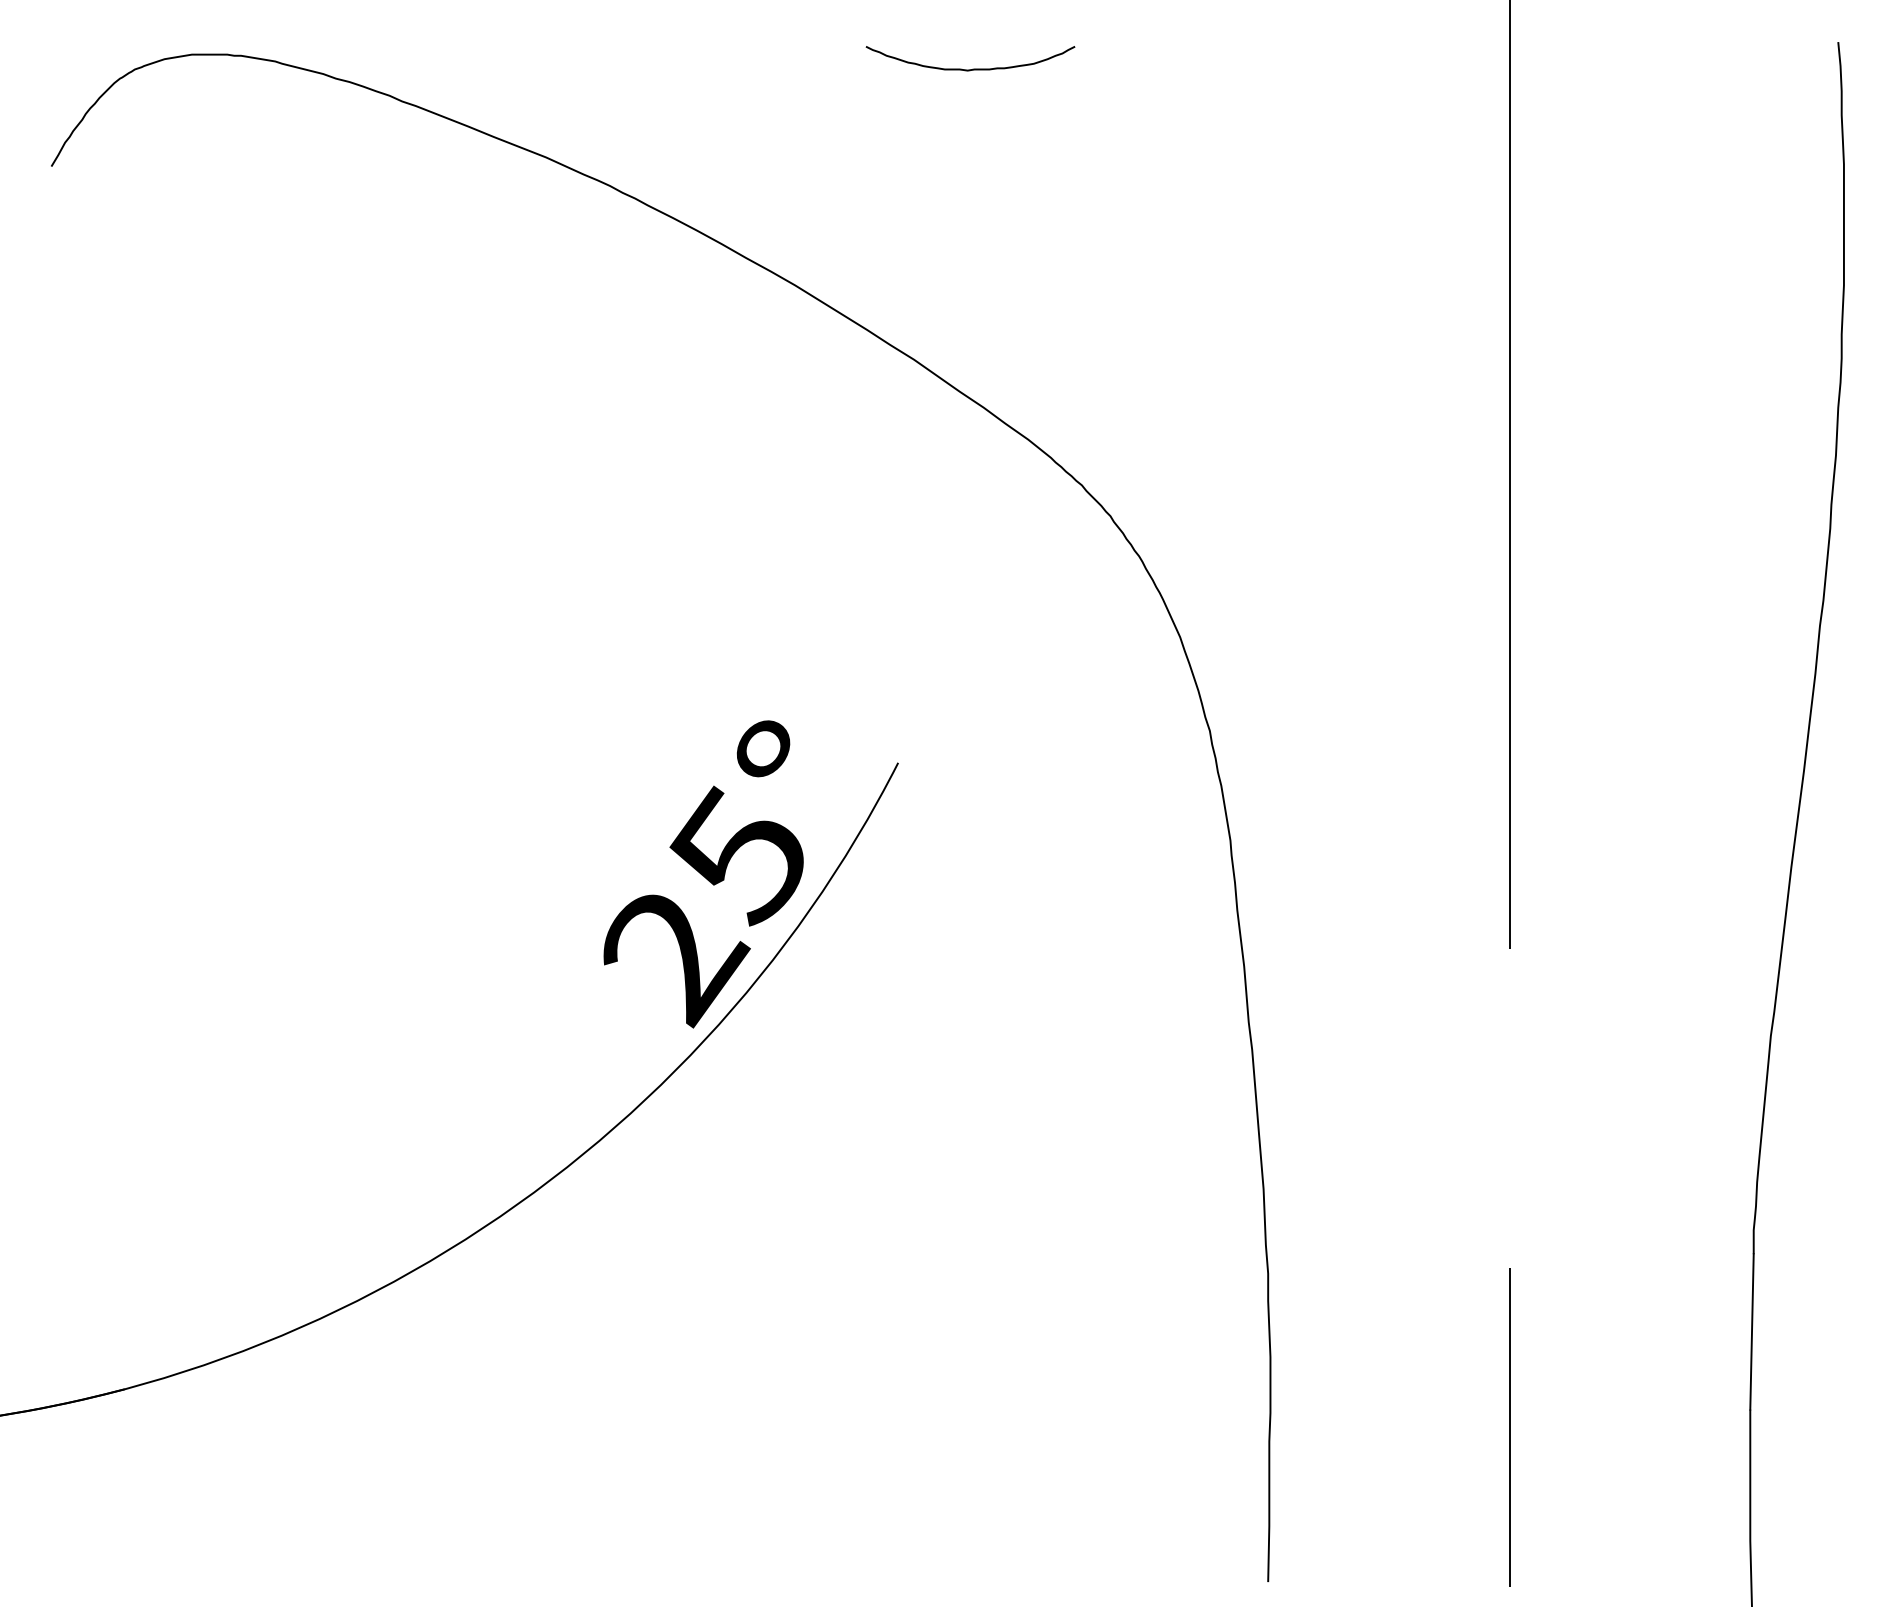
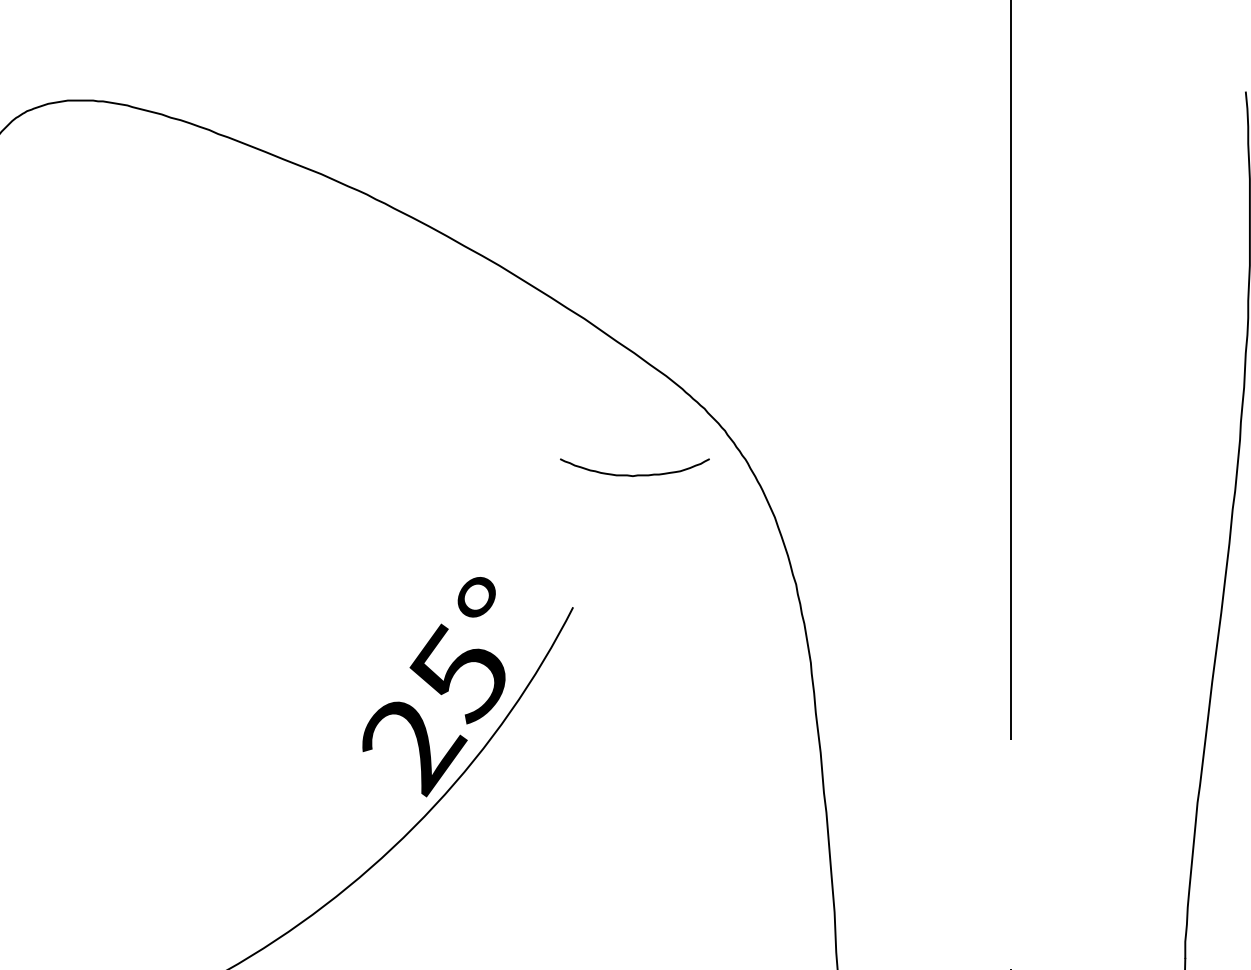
curve: (972, 68) -> (636, 474), moved

